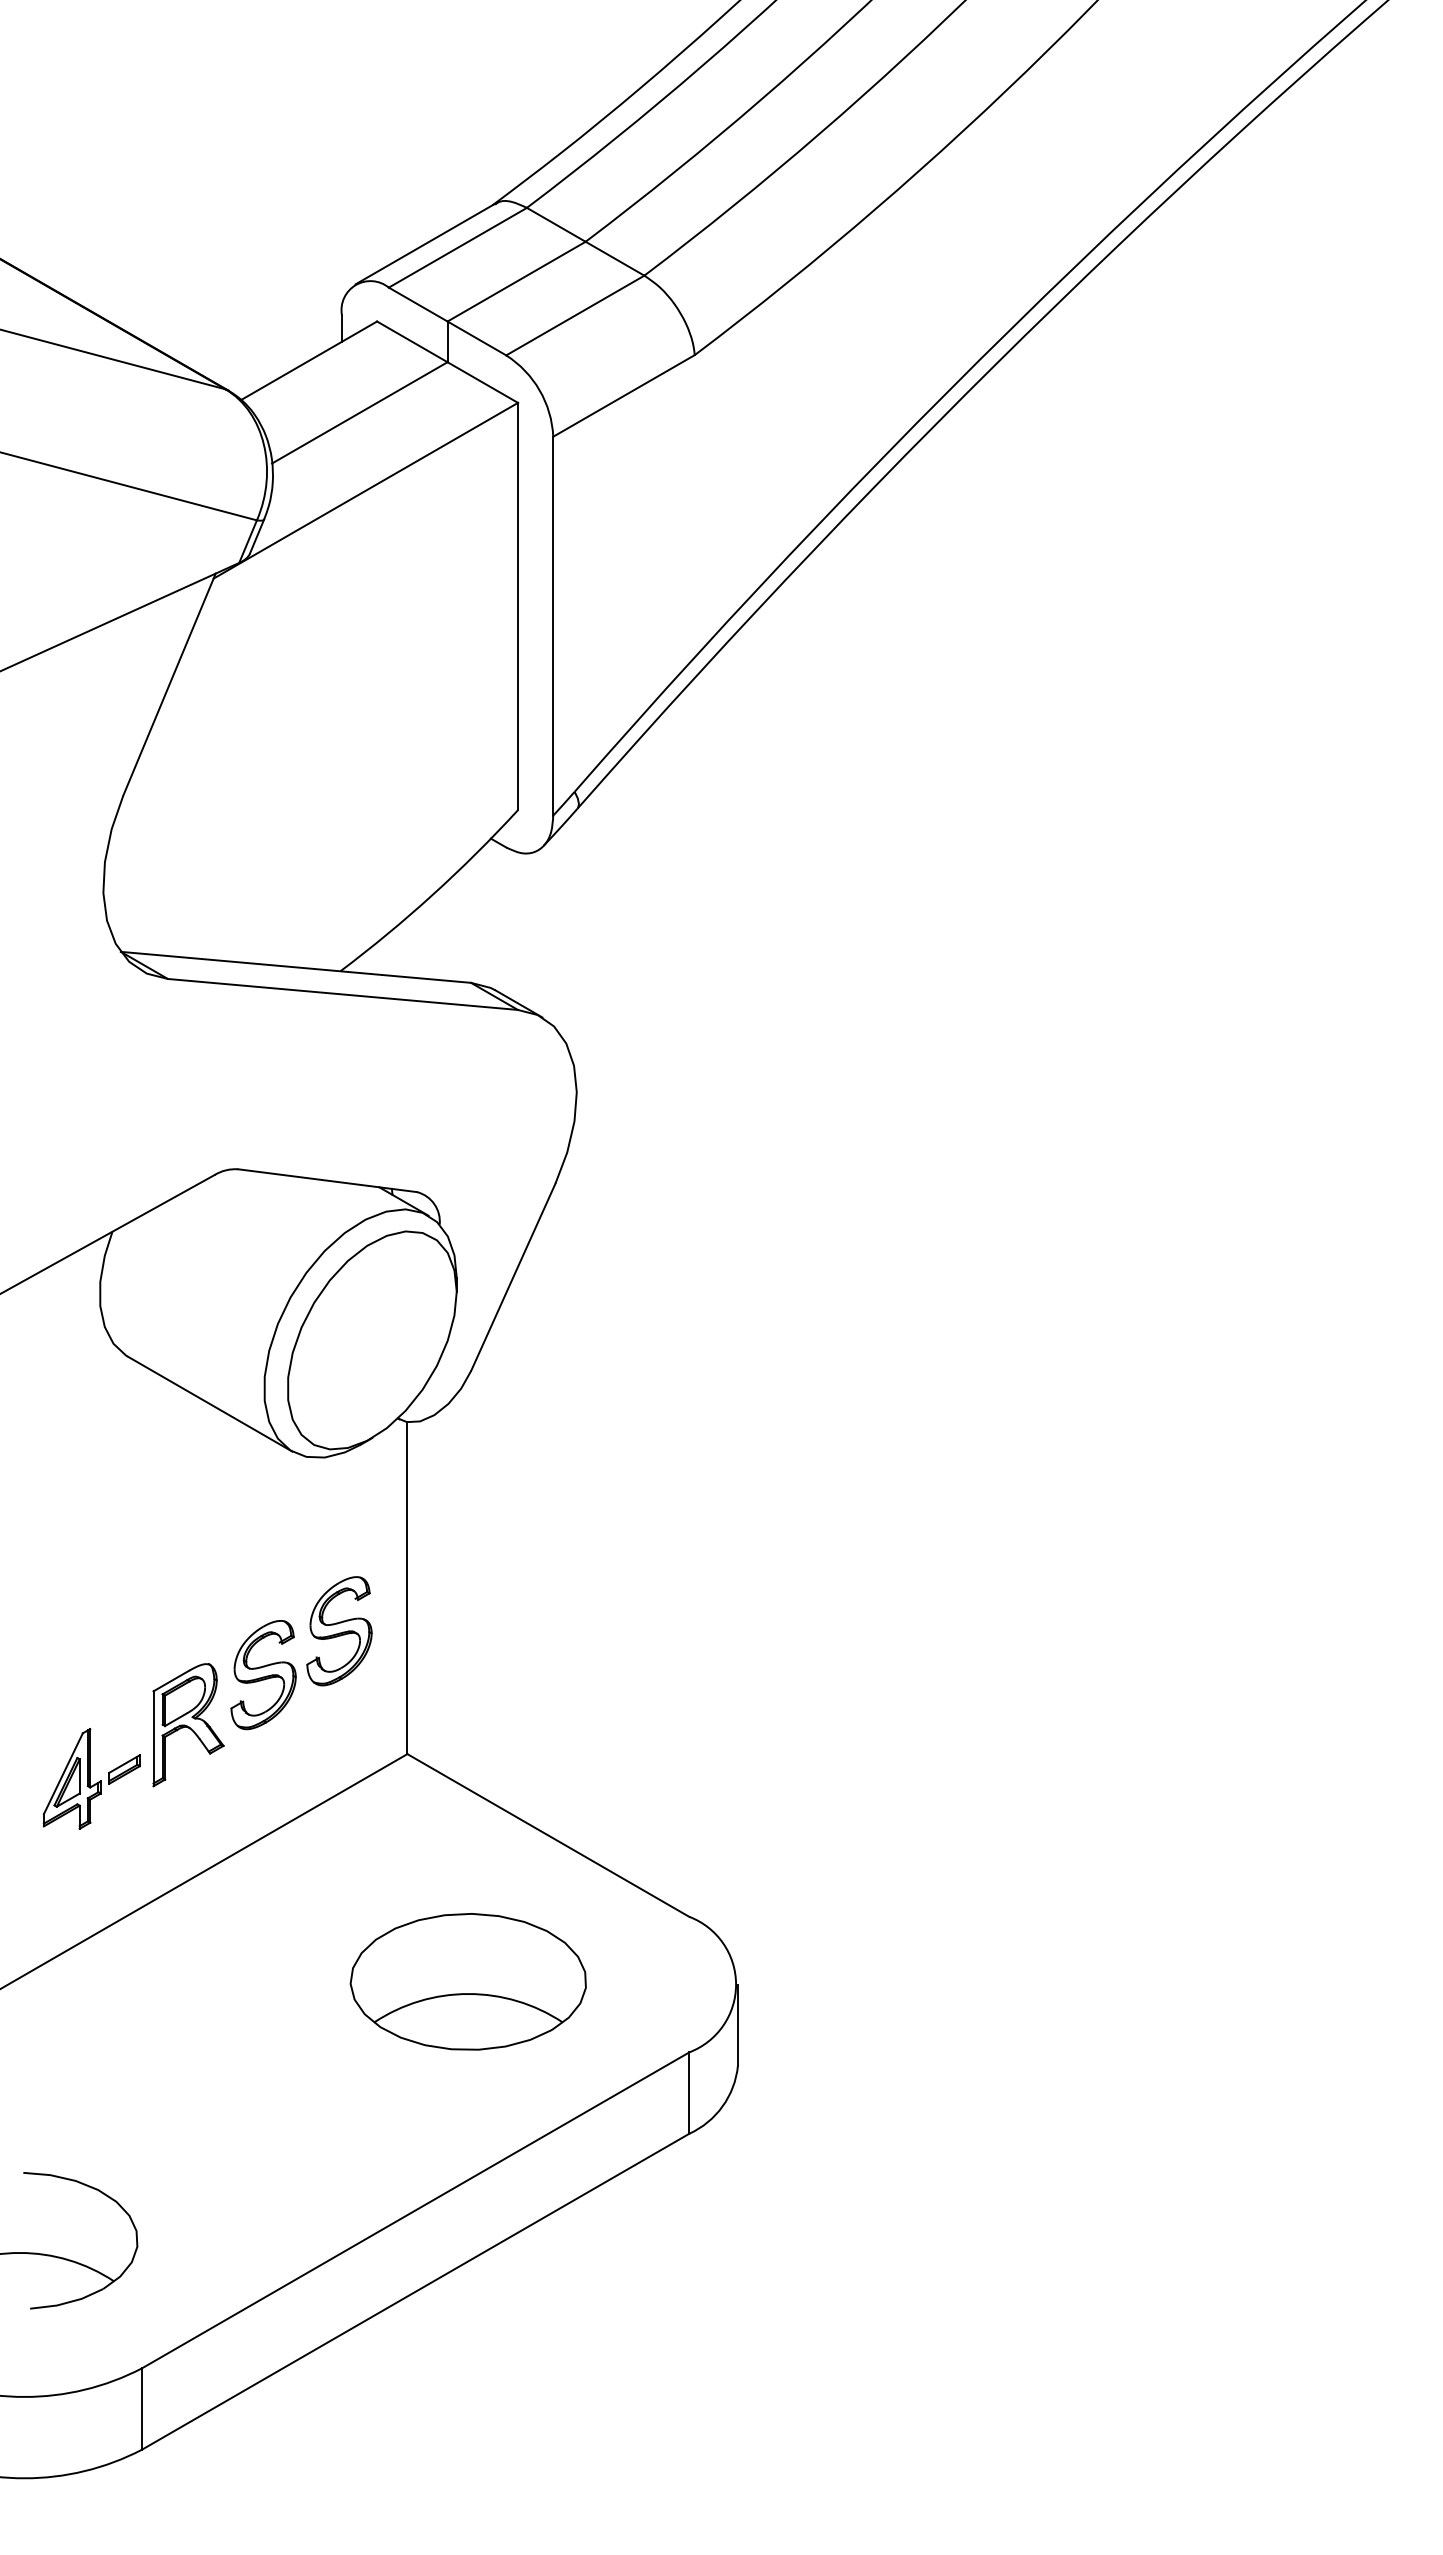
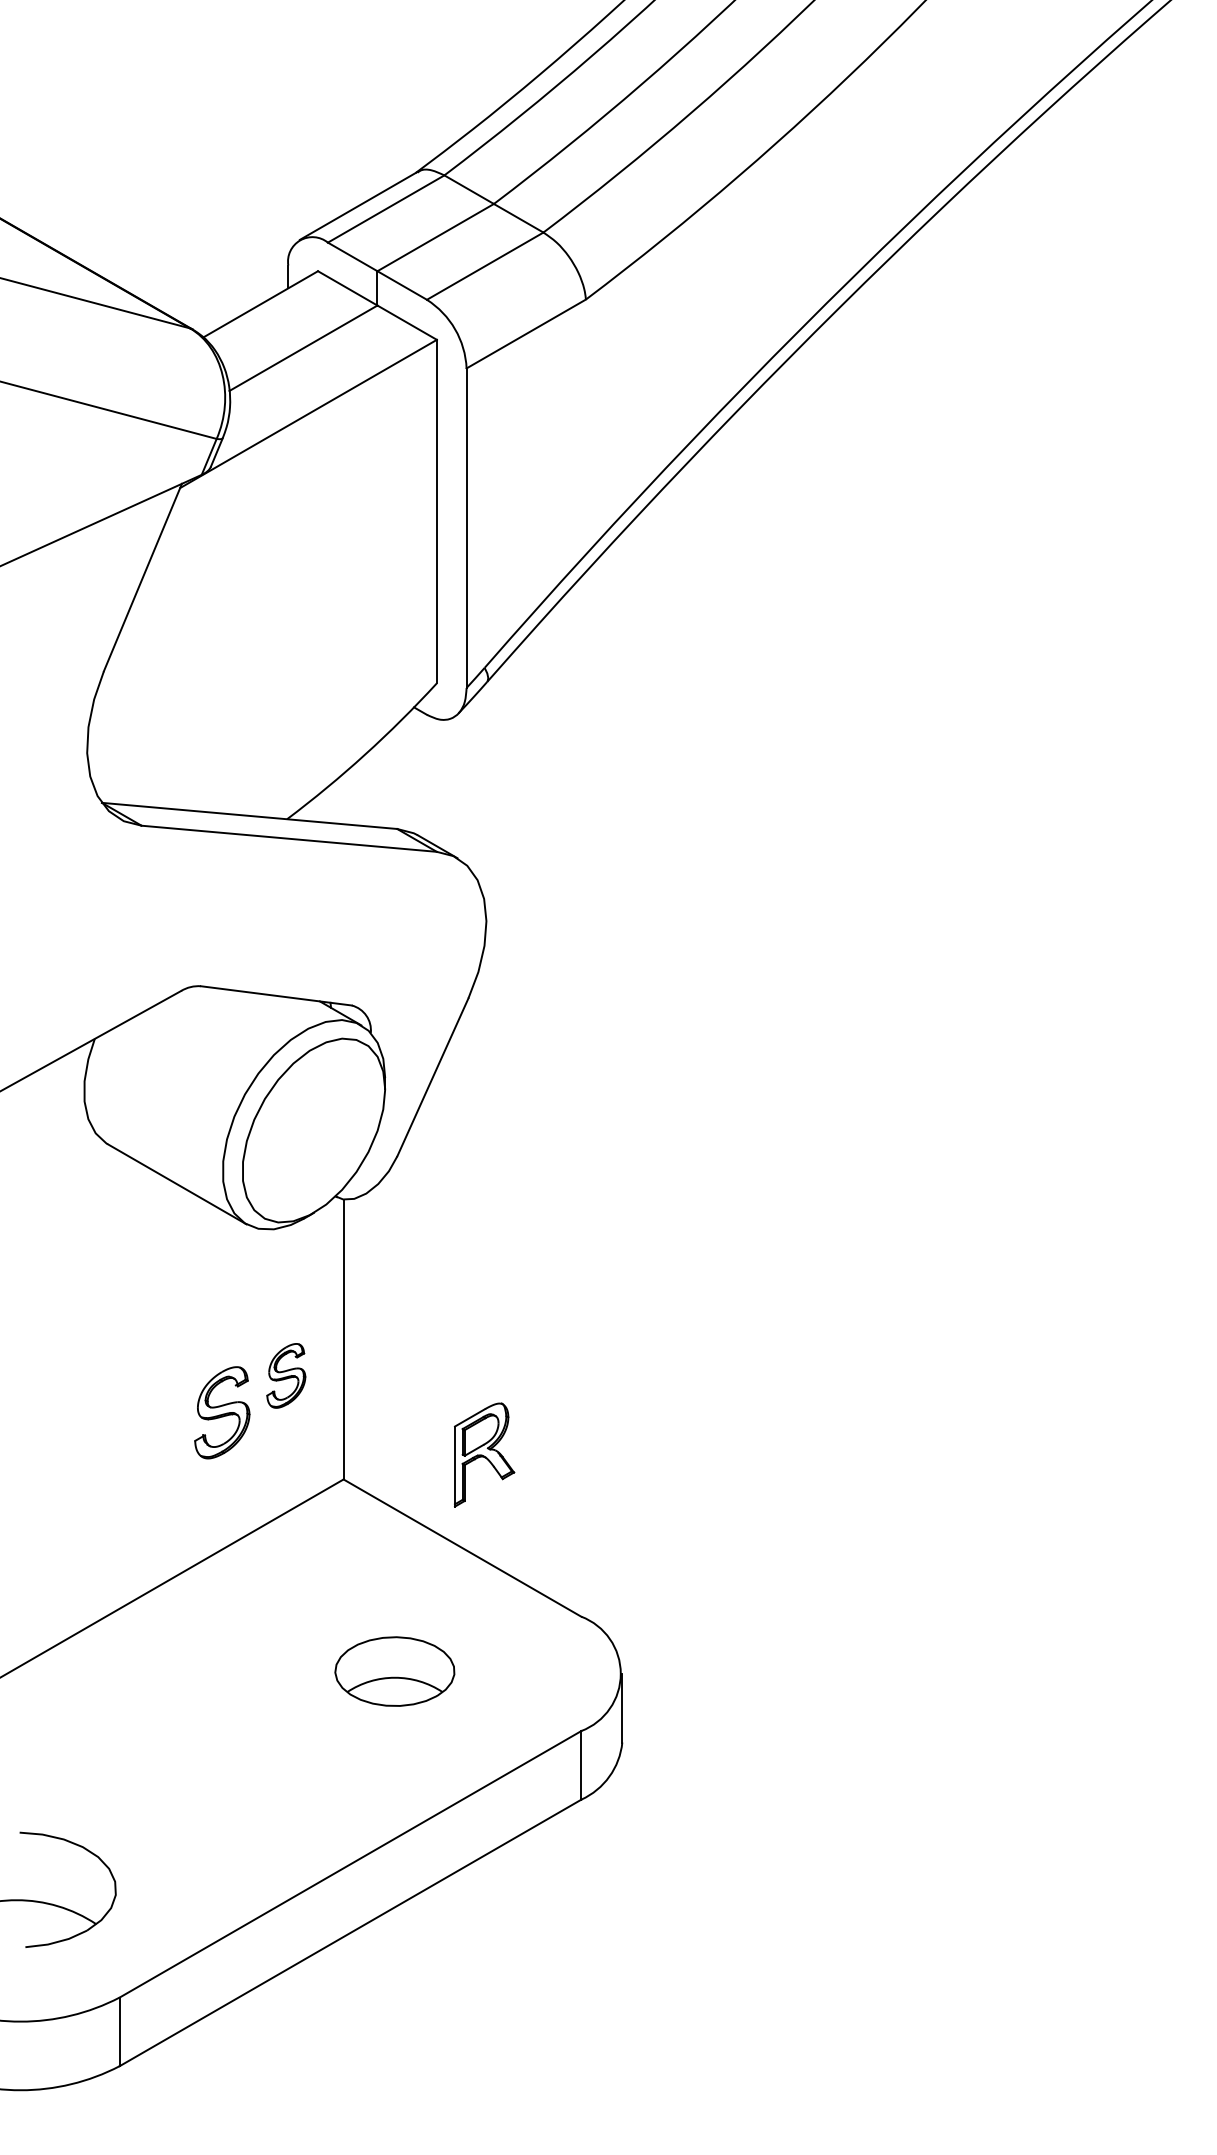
part: (339, 1631) -> (286, 1376), size x0.7
part: (188, 1725) -> (484, 1455), moved
part: (91, 1778) -> (77, 1500), removed
part: (467, 1981) -> (394, 1671), size x0.6

